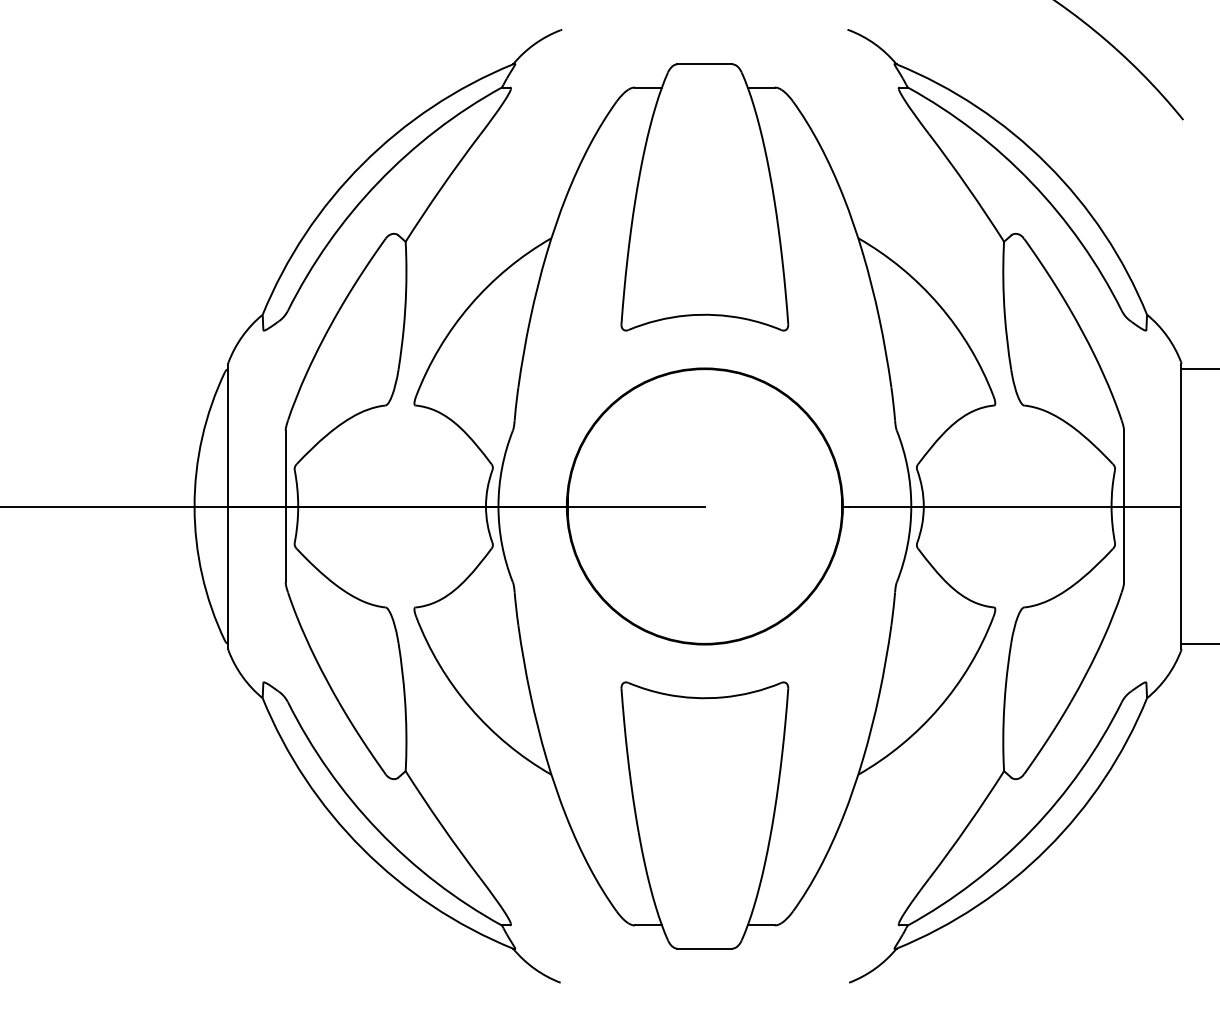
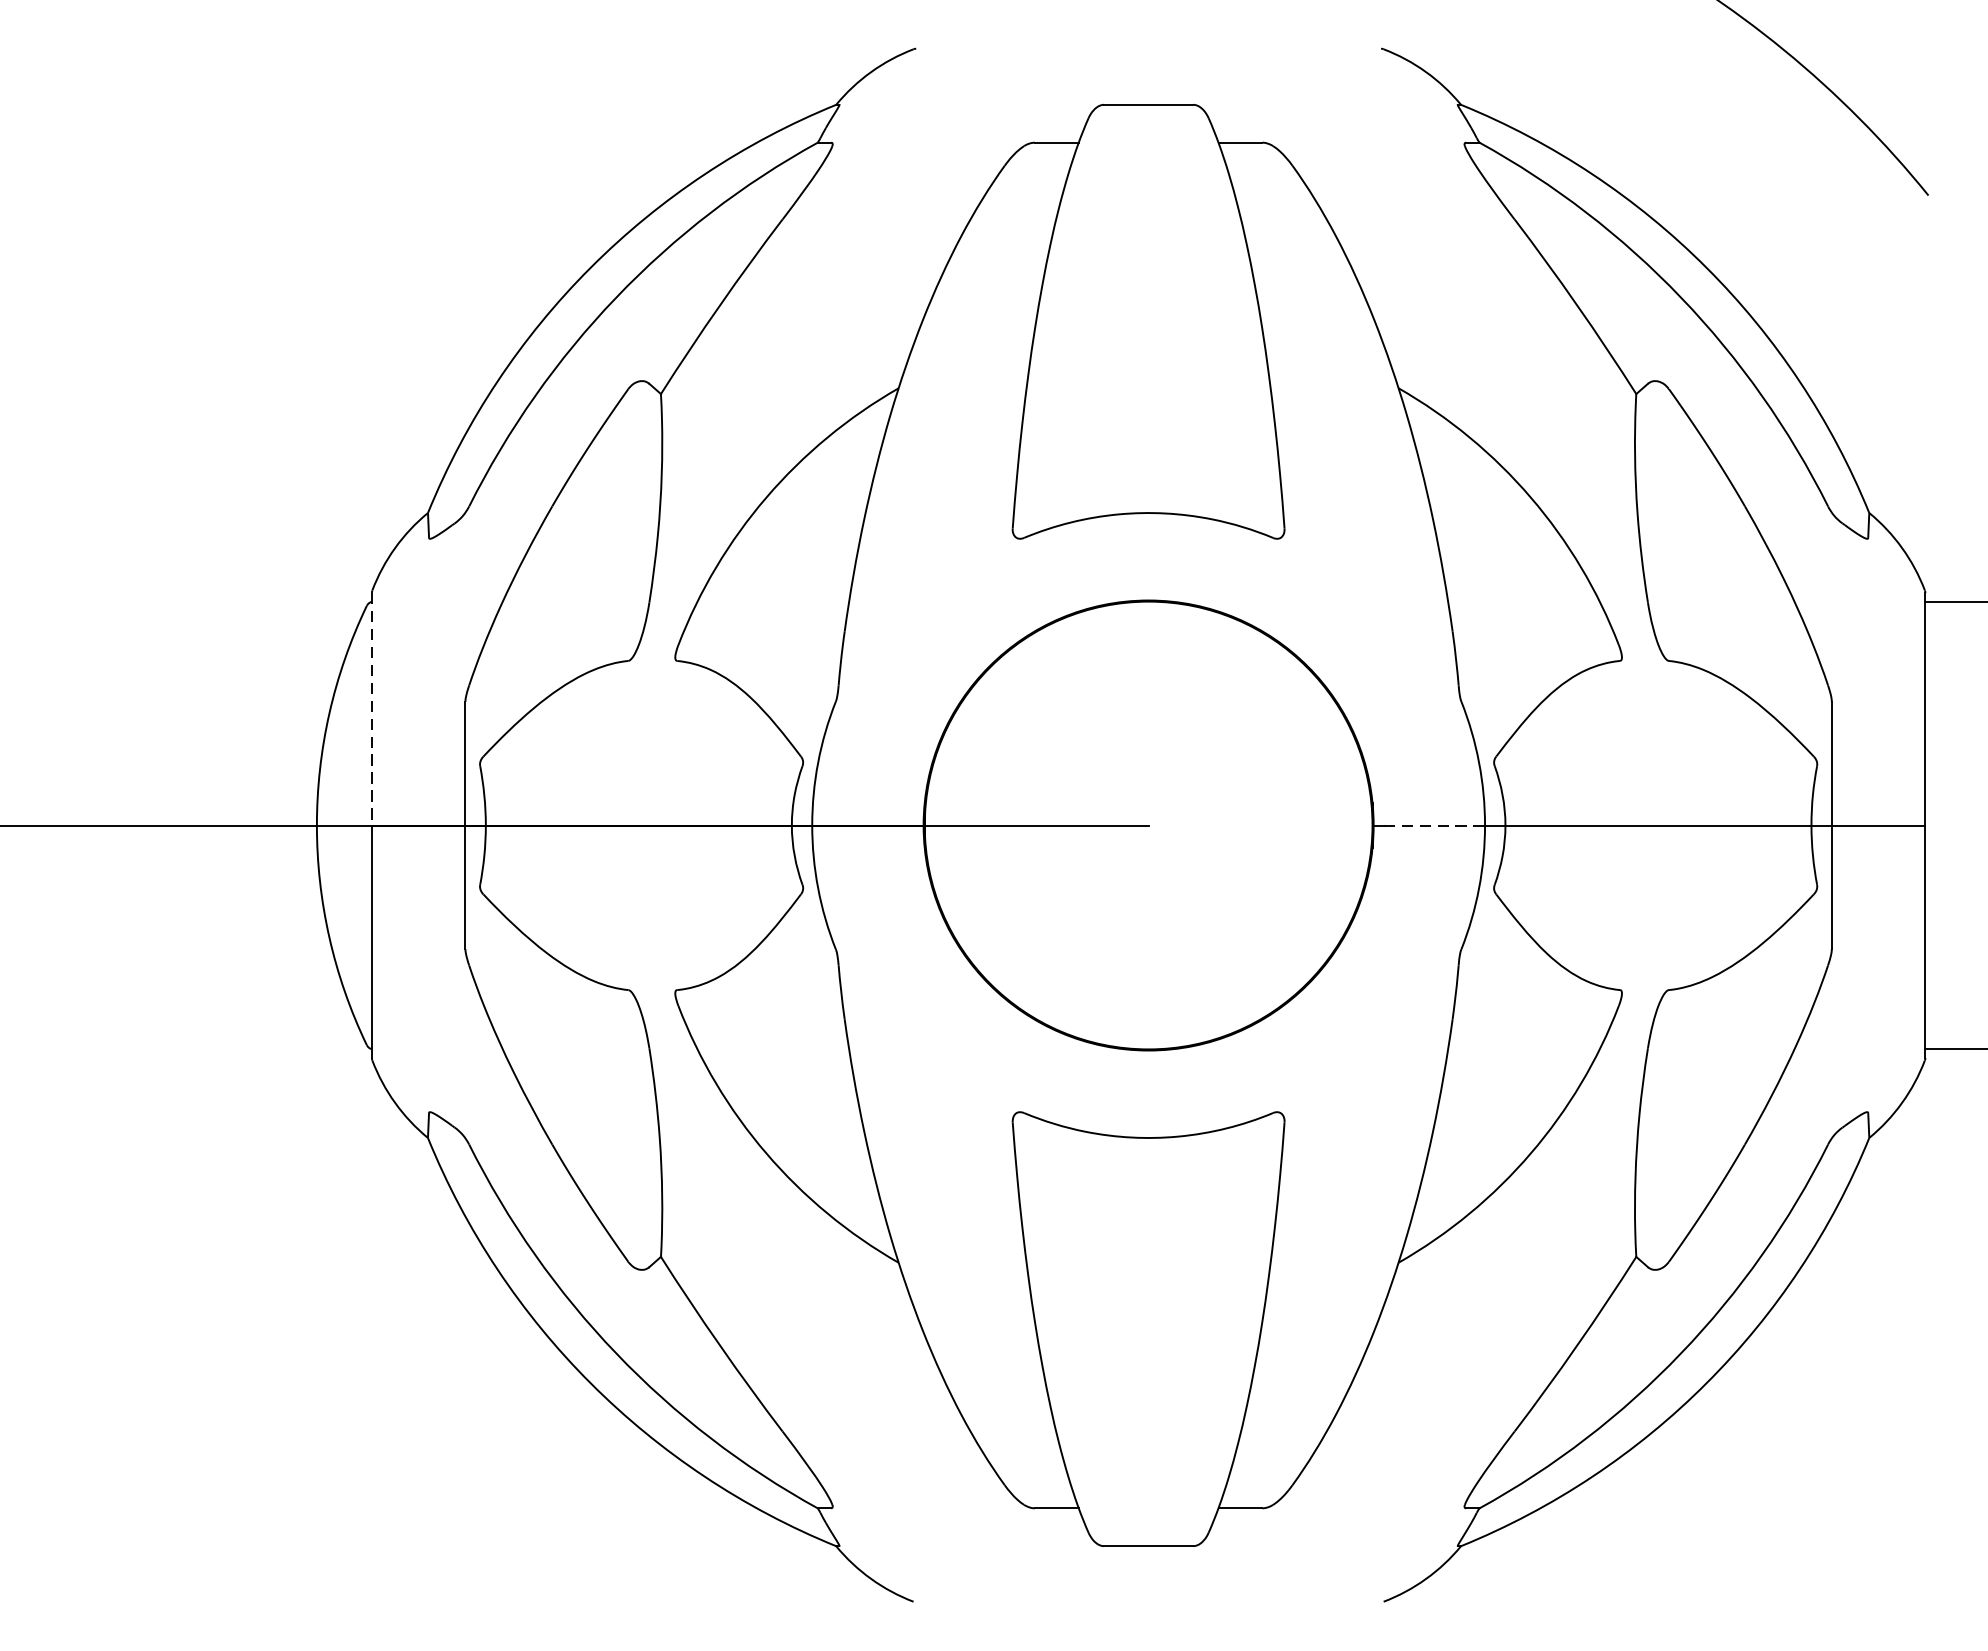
line: (228, 435) -> (372, 709), solid -> dashed
line: (880, 506) -> (1434, 825), solid -> dashed

